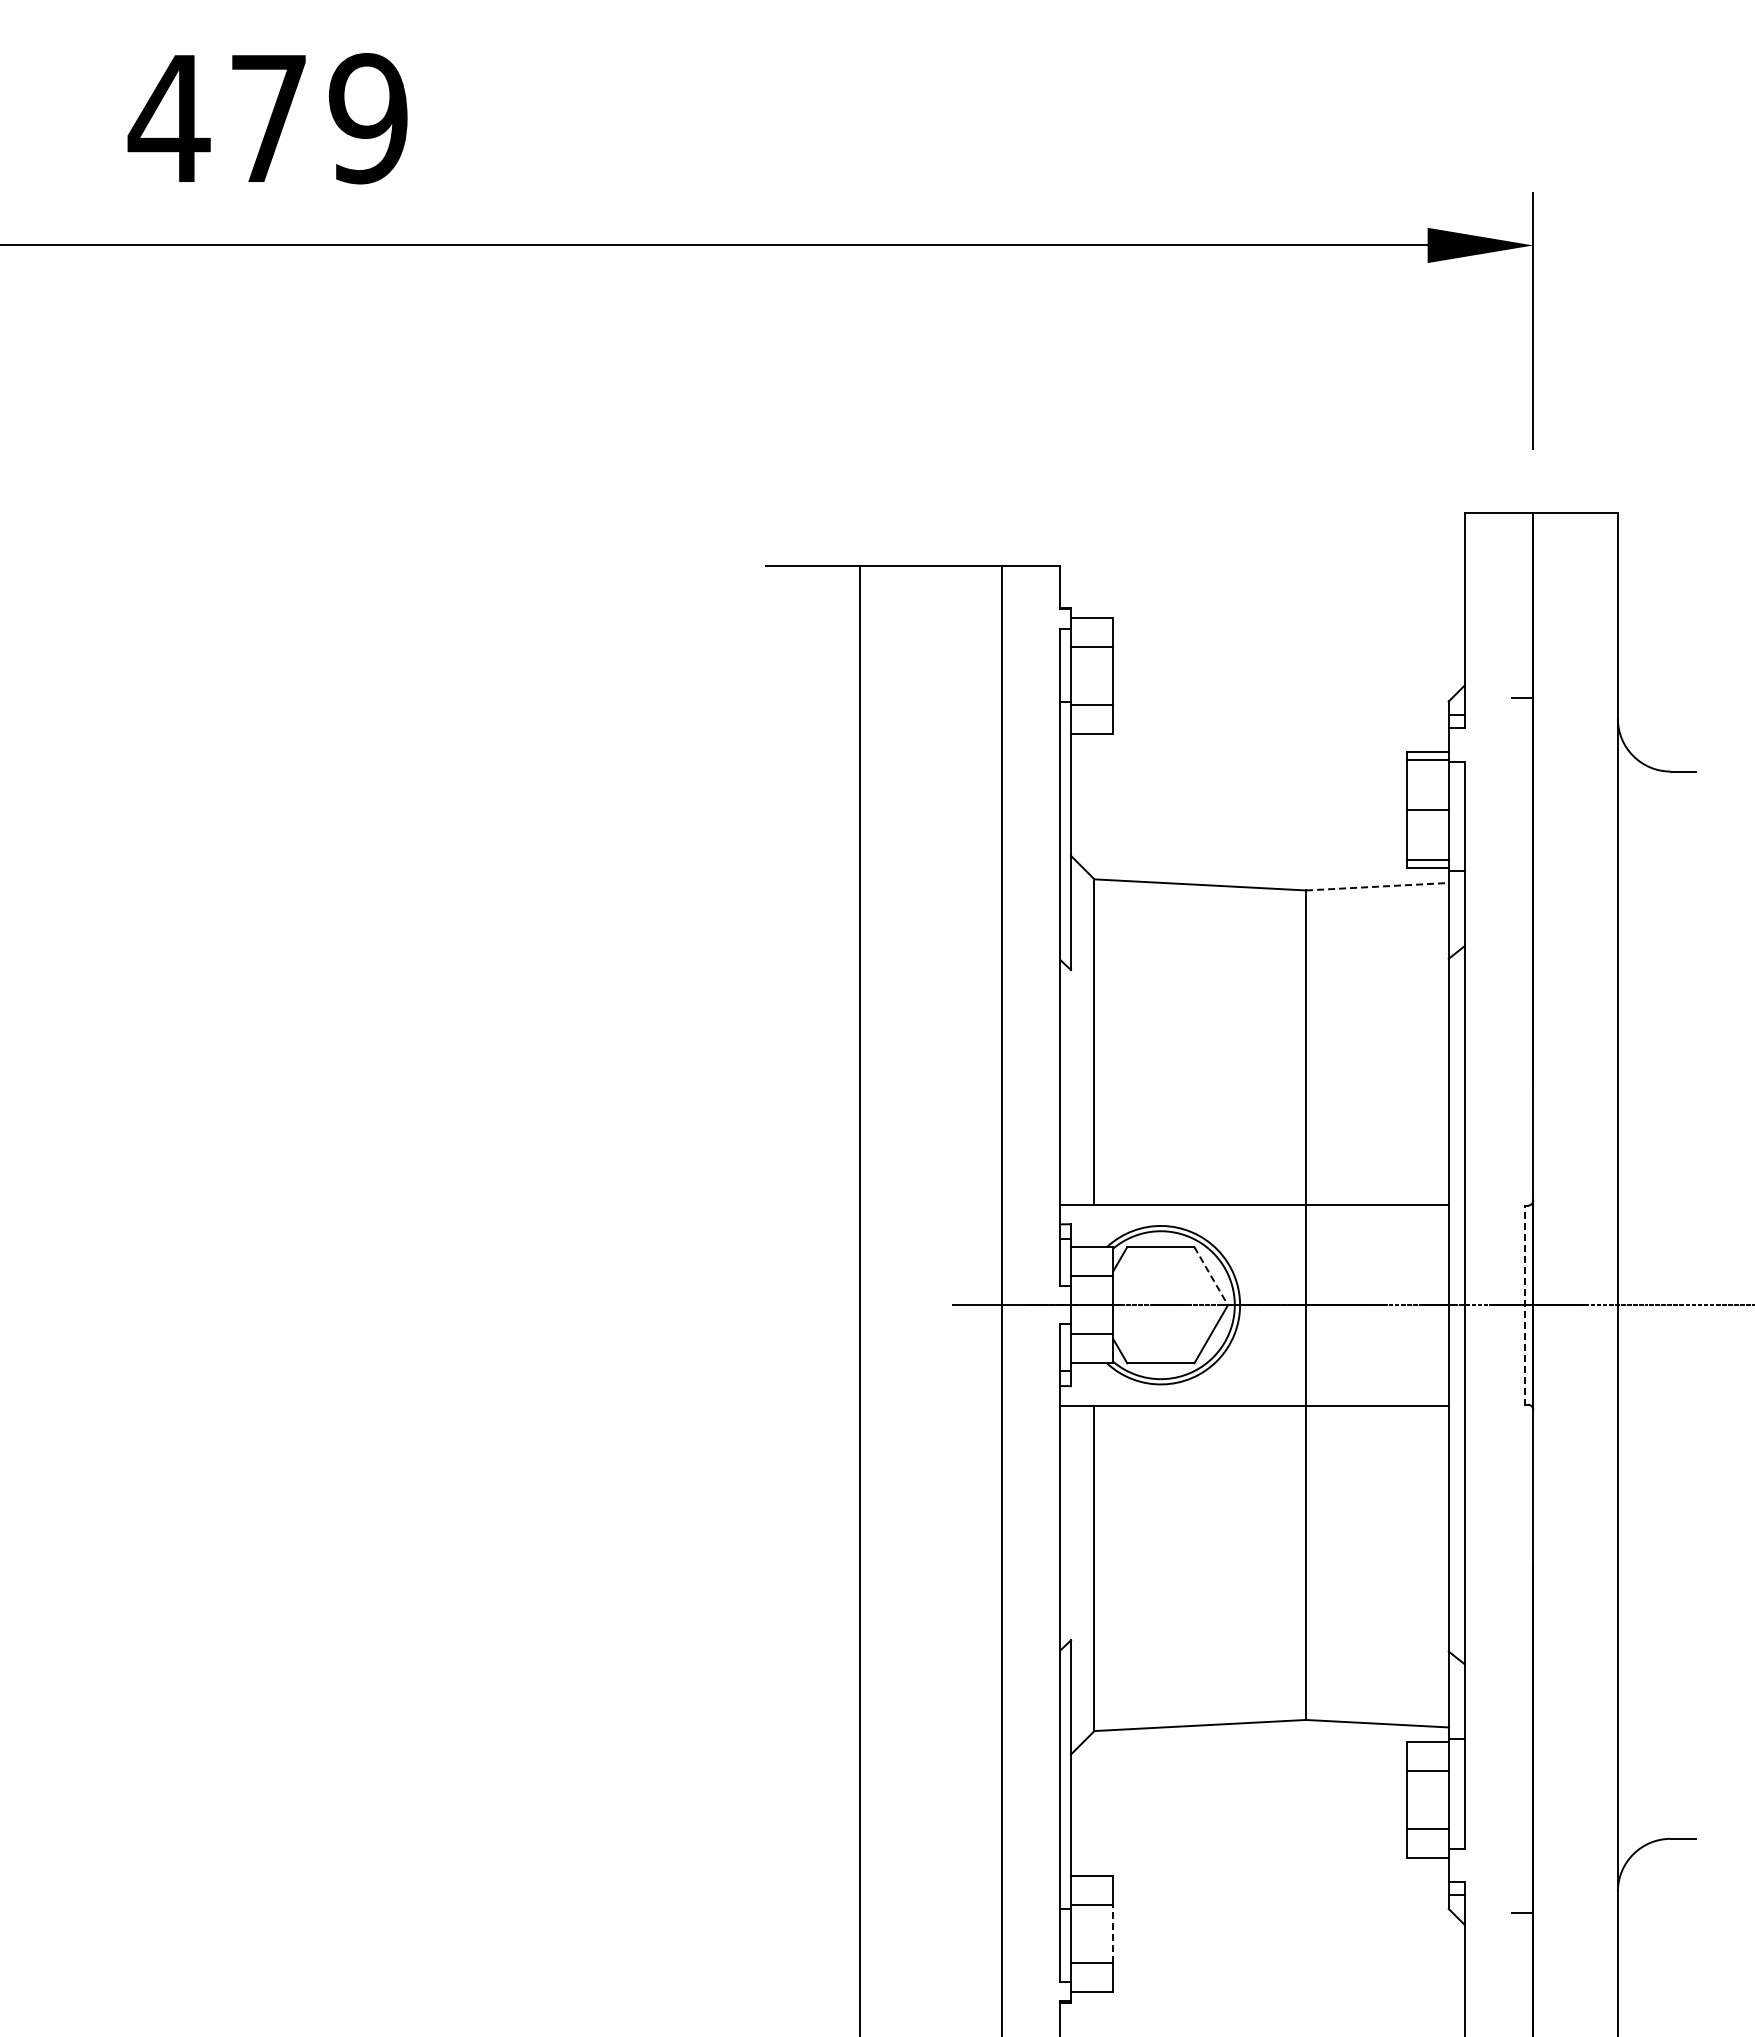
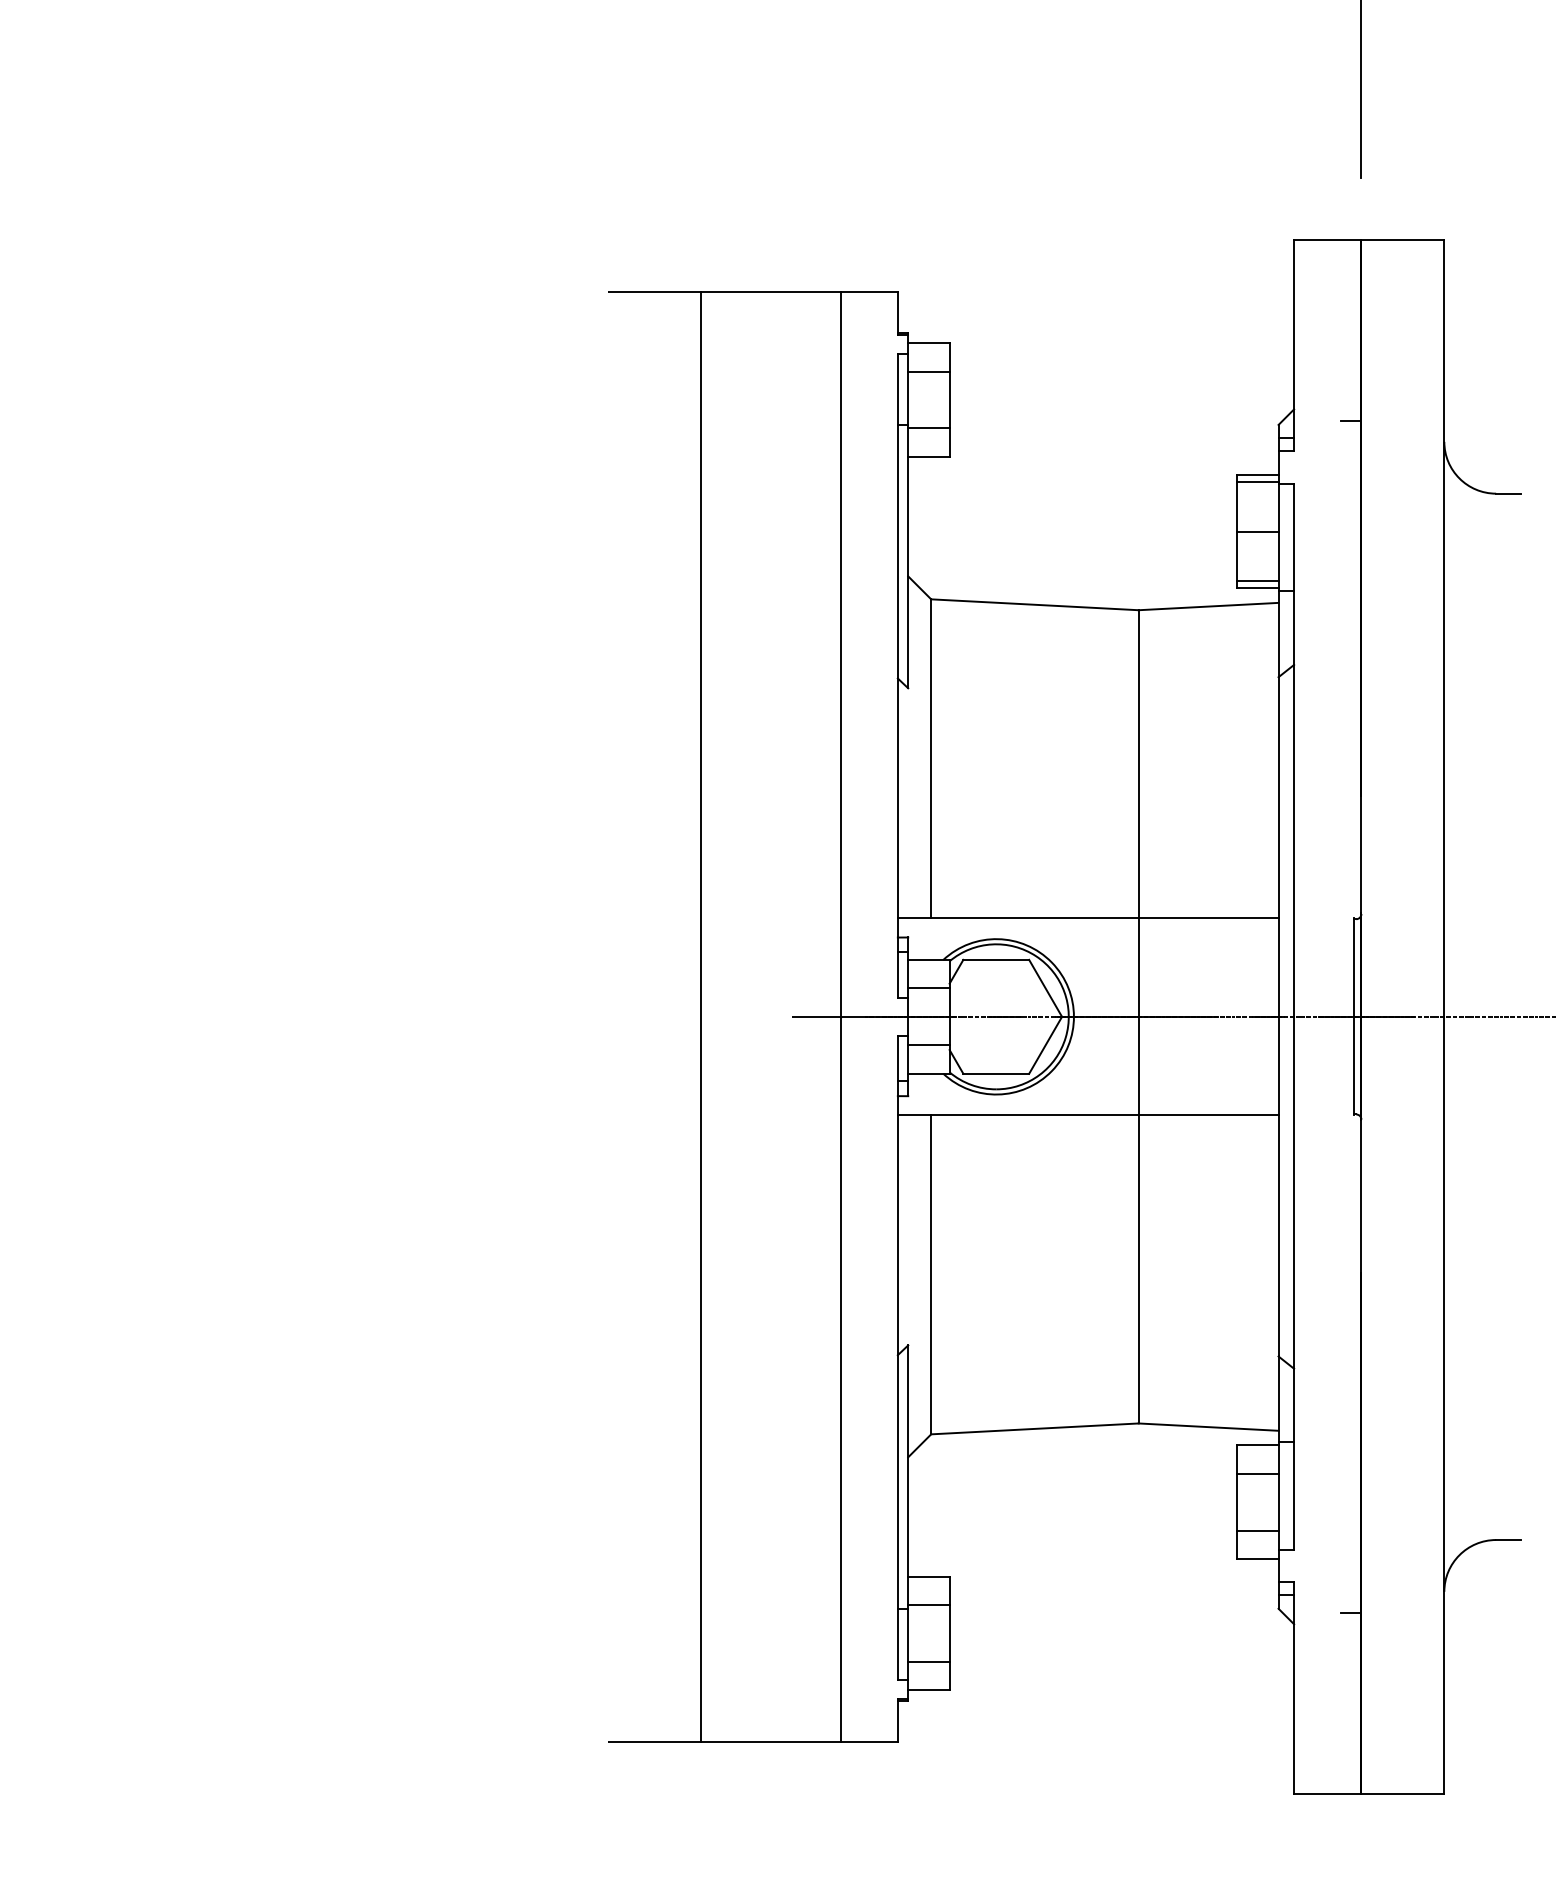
line: (1377, 886) -> (1208, 606), dashed -> solid
line: (1211, 1276) -> (1045, 988), dashed -> solid
line: (1525, 1304) -> (1353, 1016), dashed -> solid
line: (1113, 1934) -> (949, 1633), dashed -> solid

